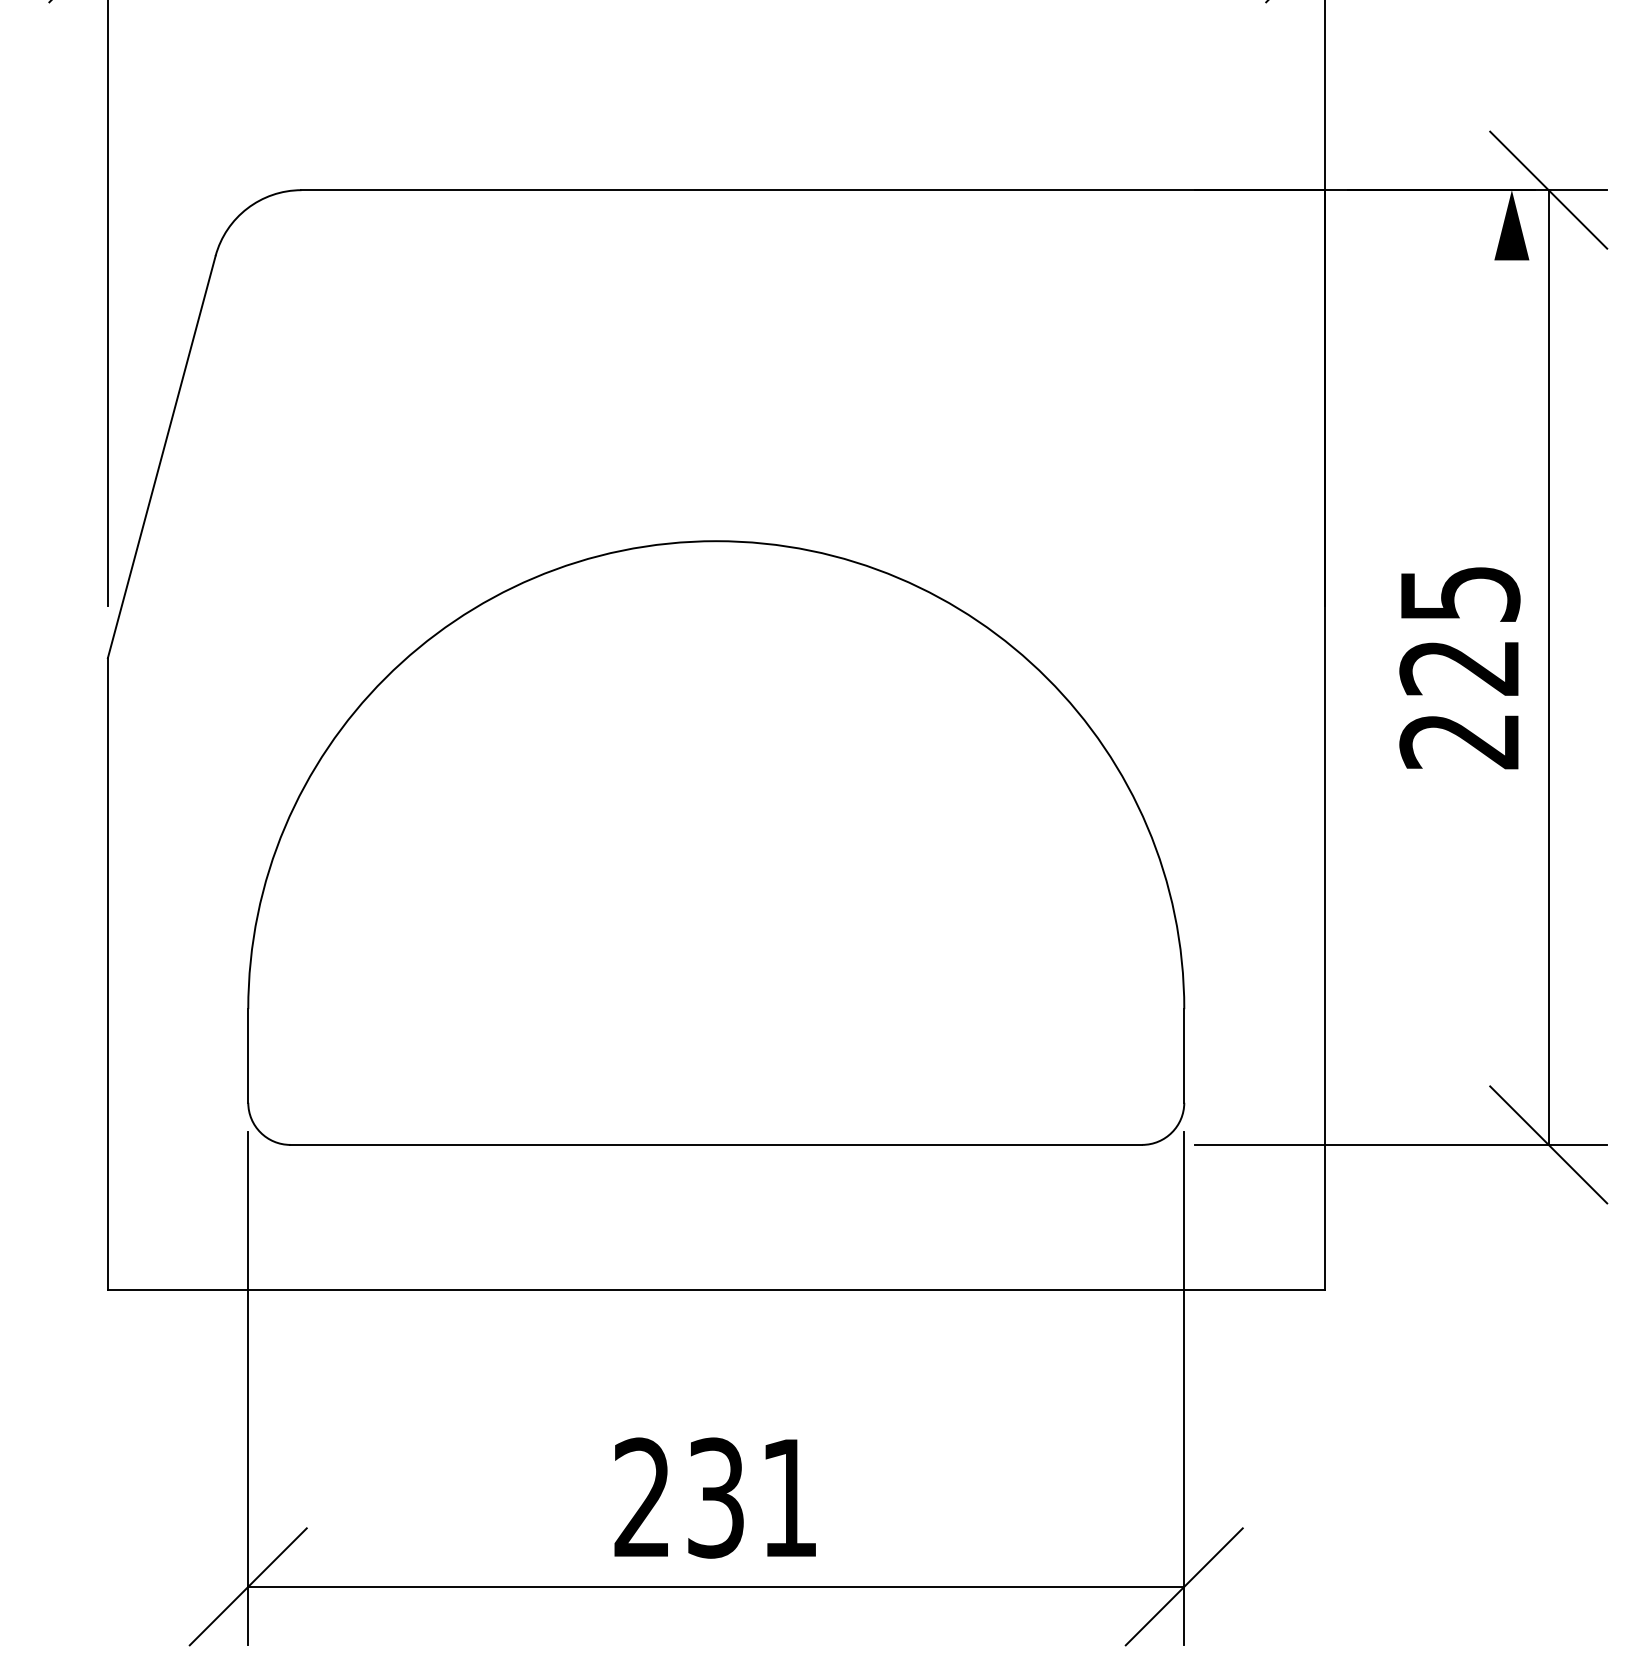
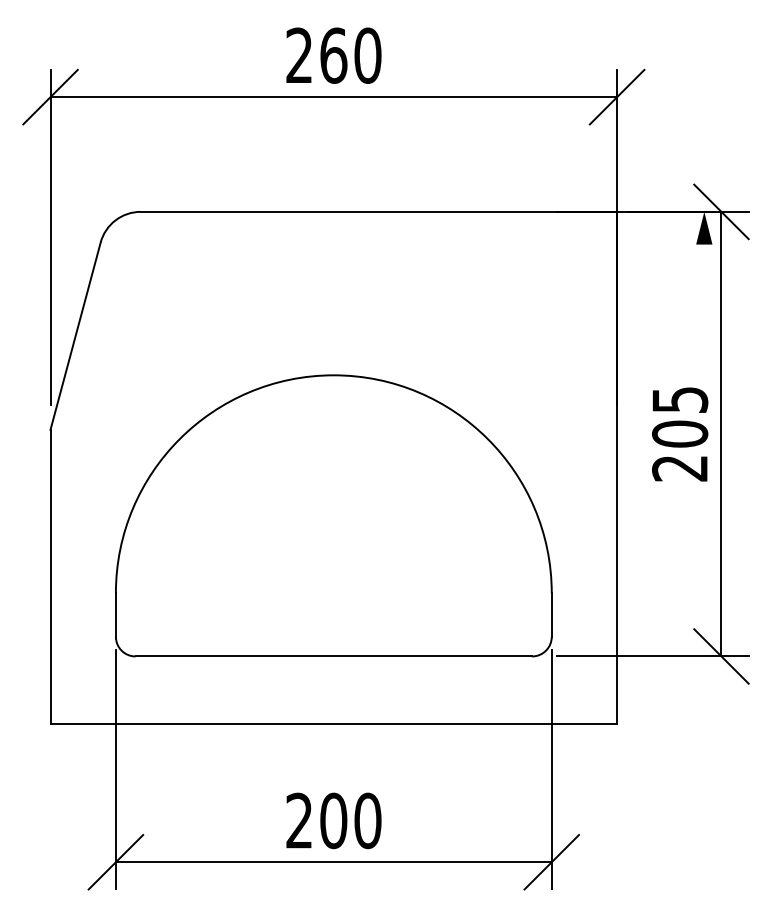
text: (1460, 666) -> (680, 433), 225 -> 205
text: (752, 1497) -> (350, 820), 231 -> 200

